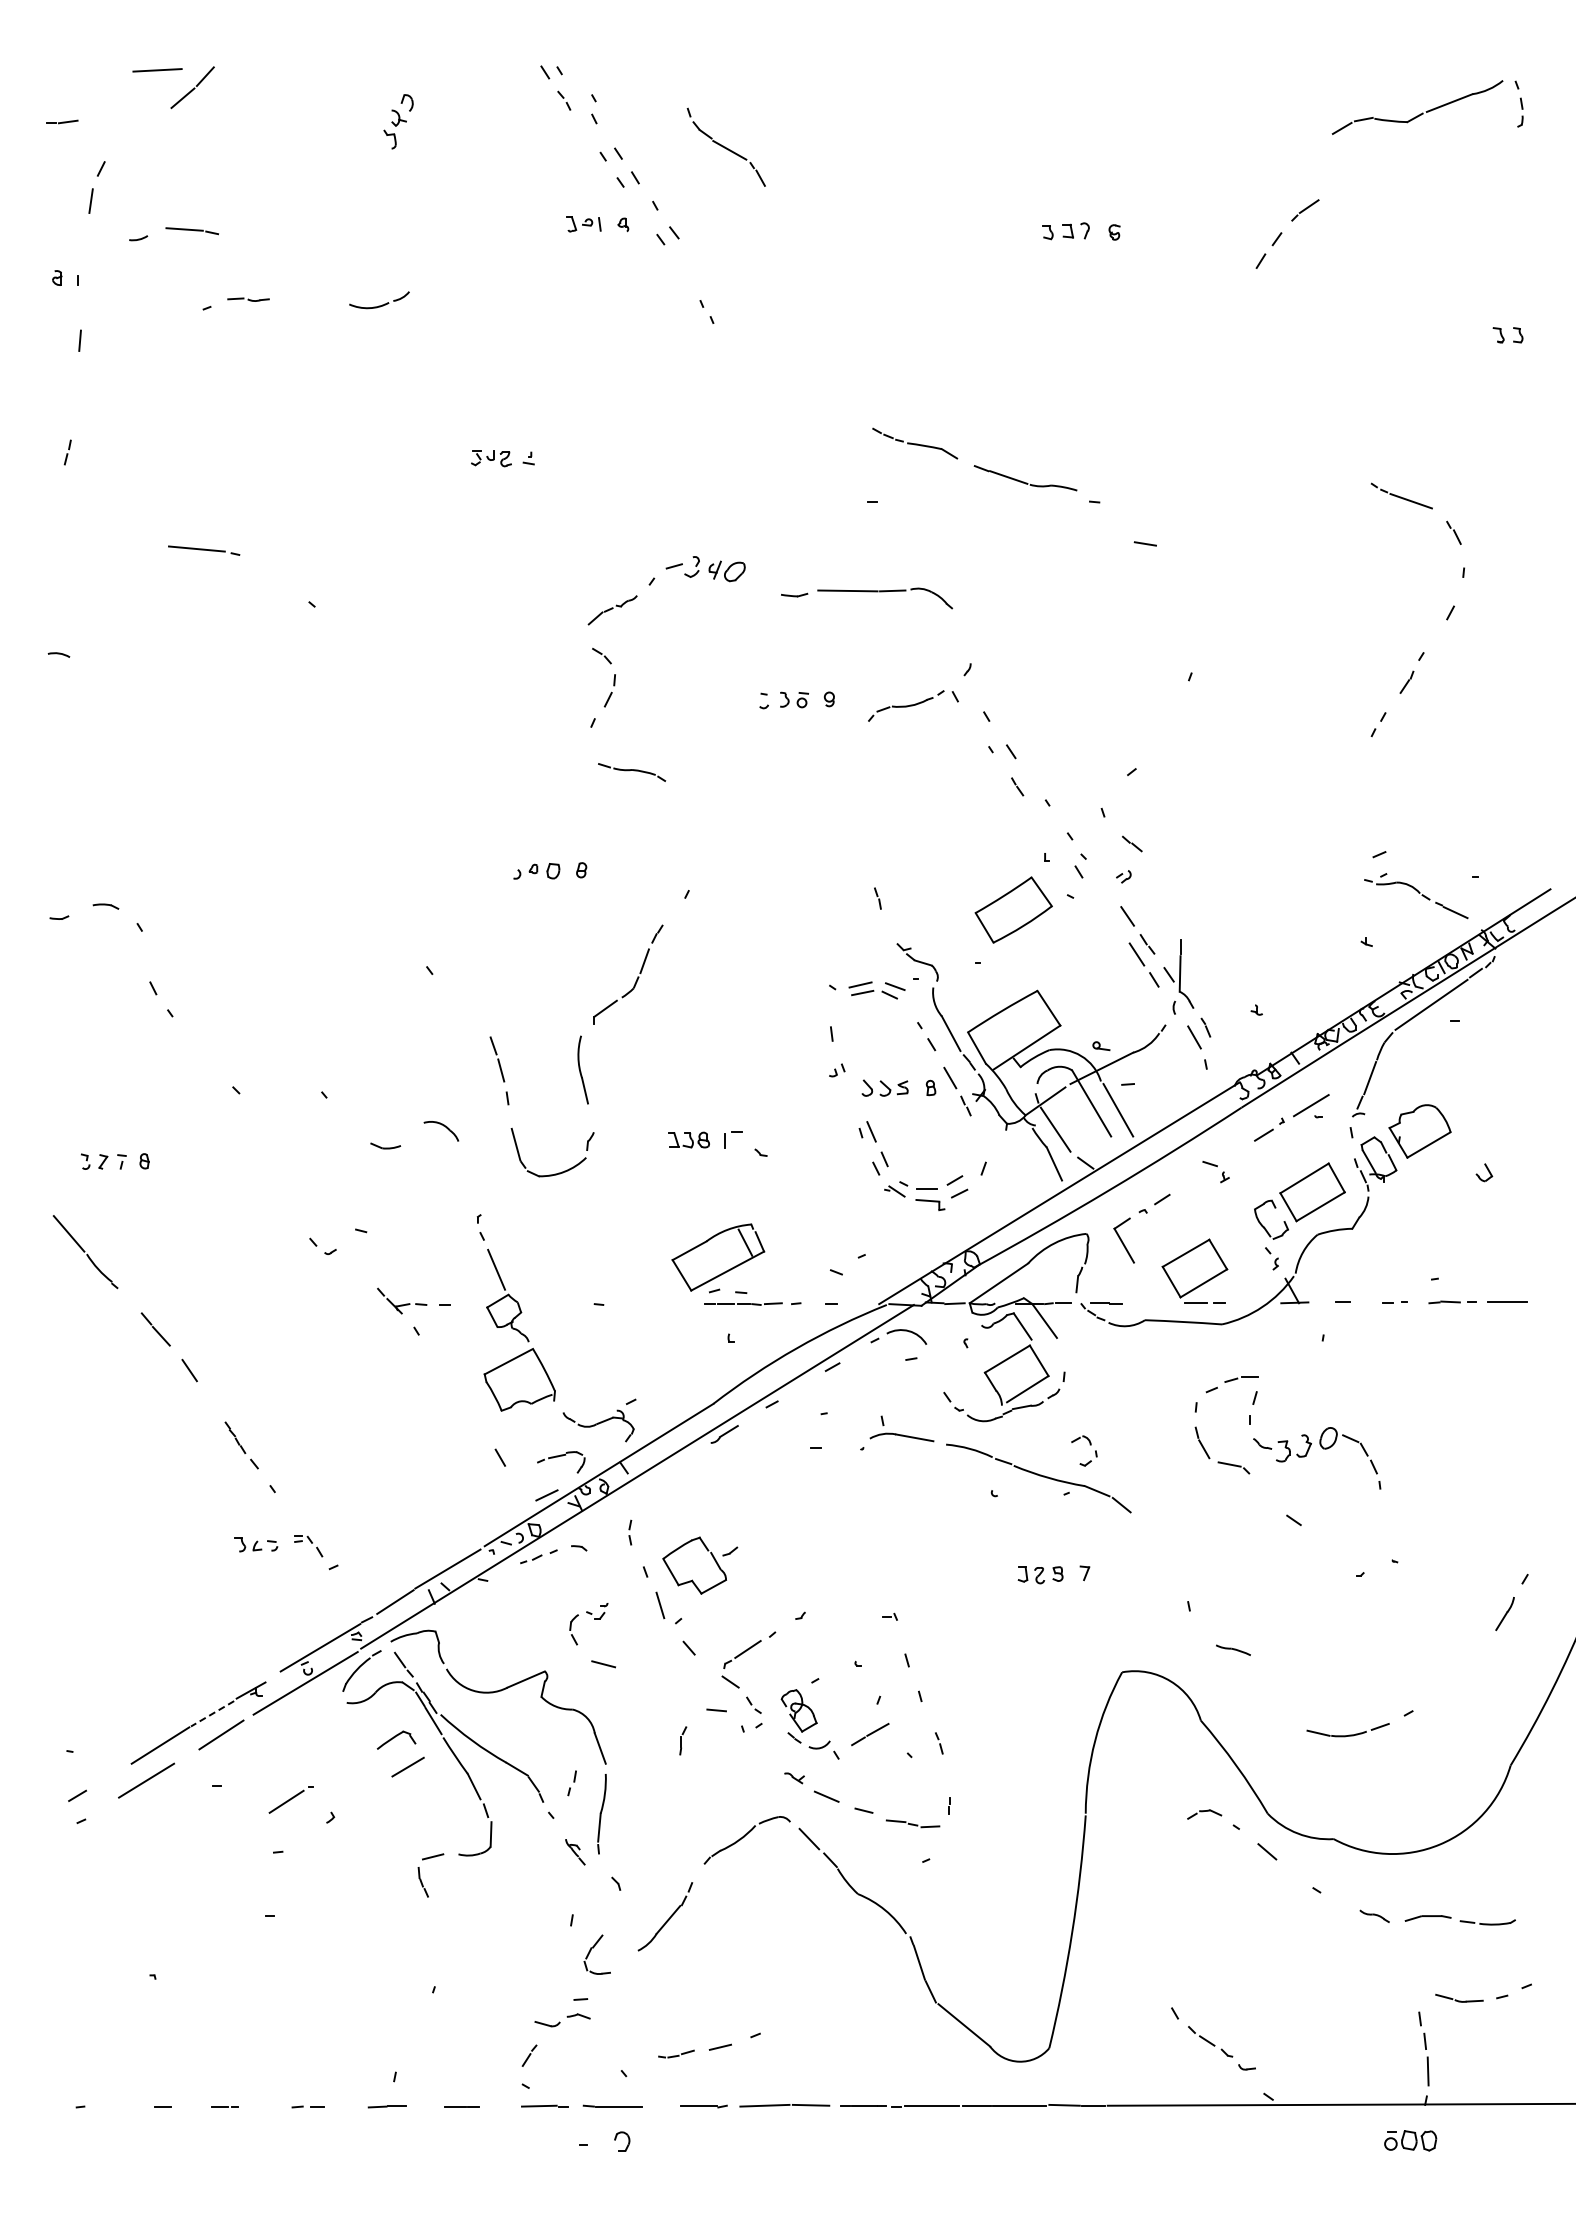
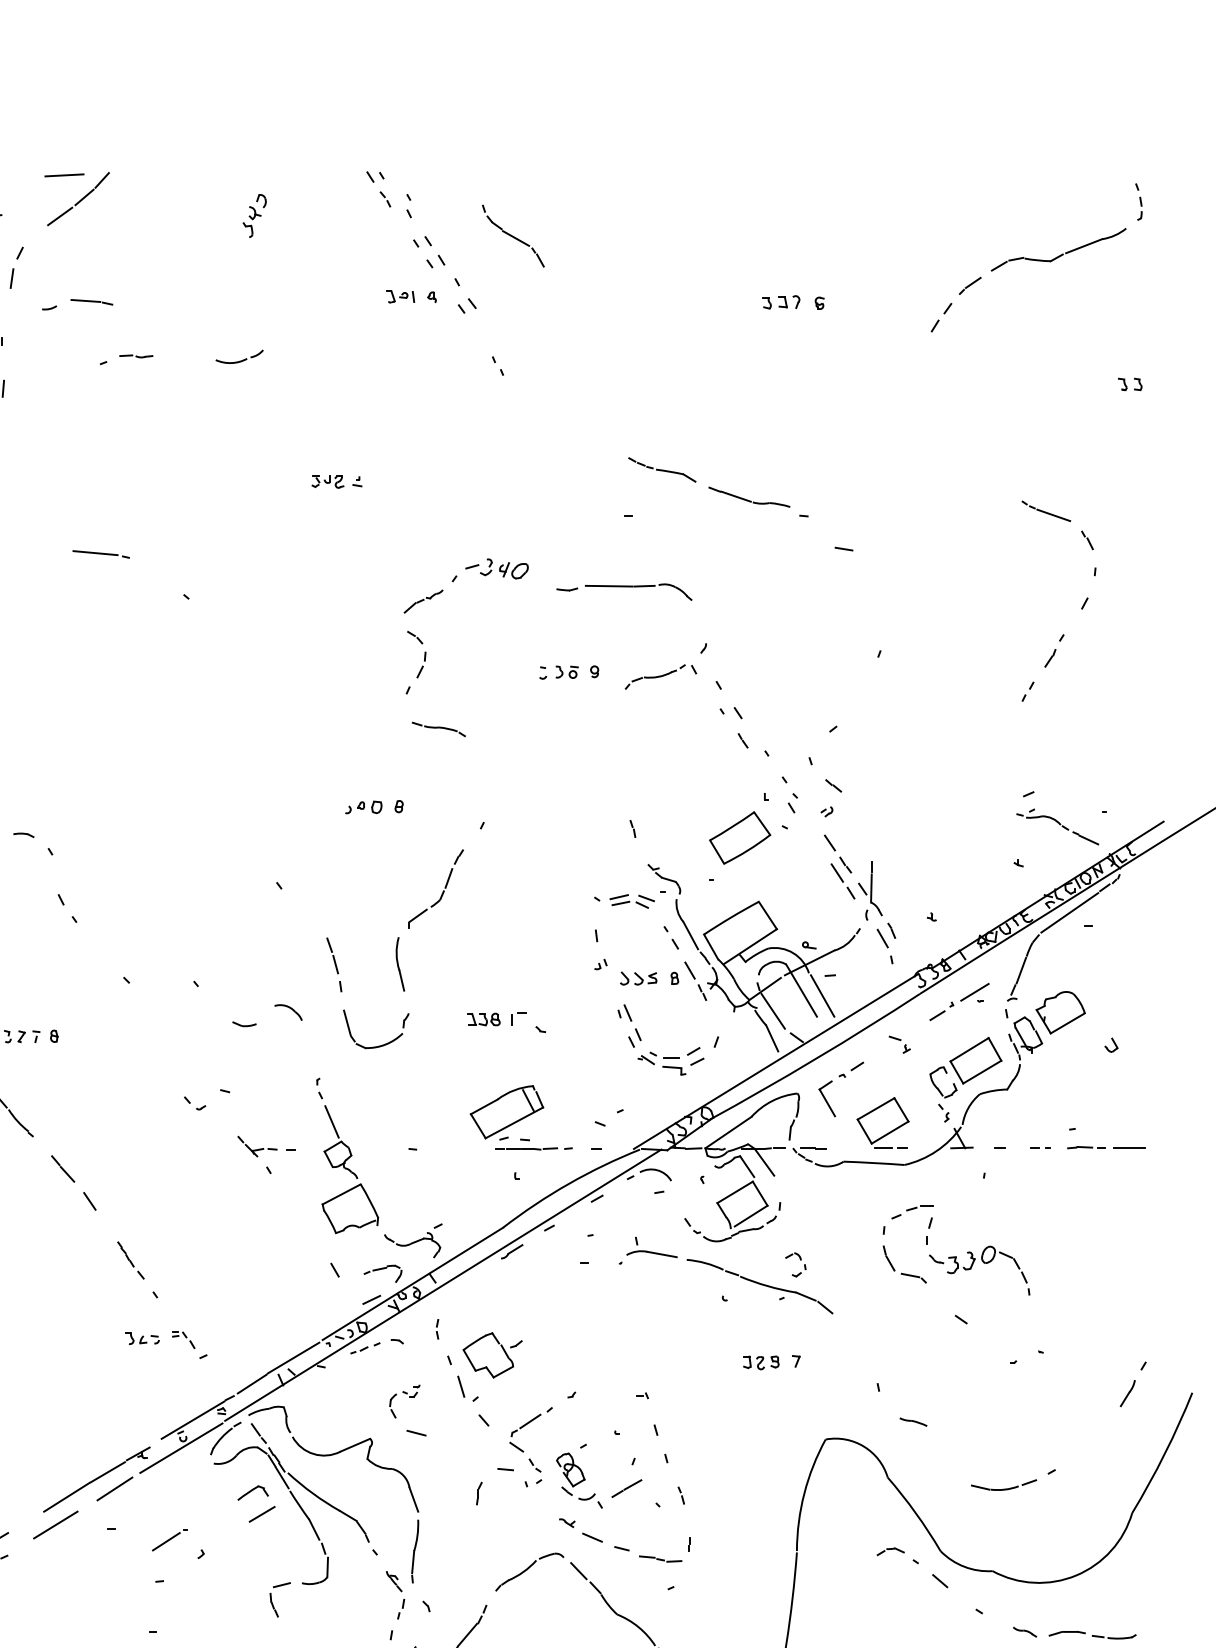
part: (1420, 113) -> (1061, 254), moved
line: (151, 122) -> (59, 216), added
line: (212, 1714) -> (107, 1472), dashed -> solid
part: (571, 1783) -> (400, 1609), moved

